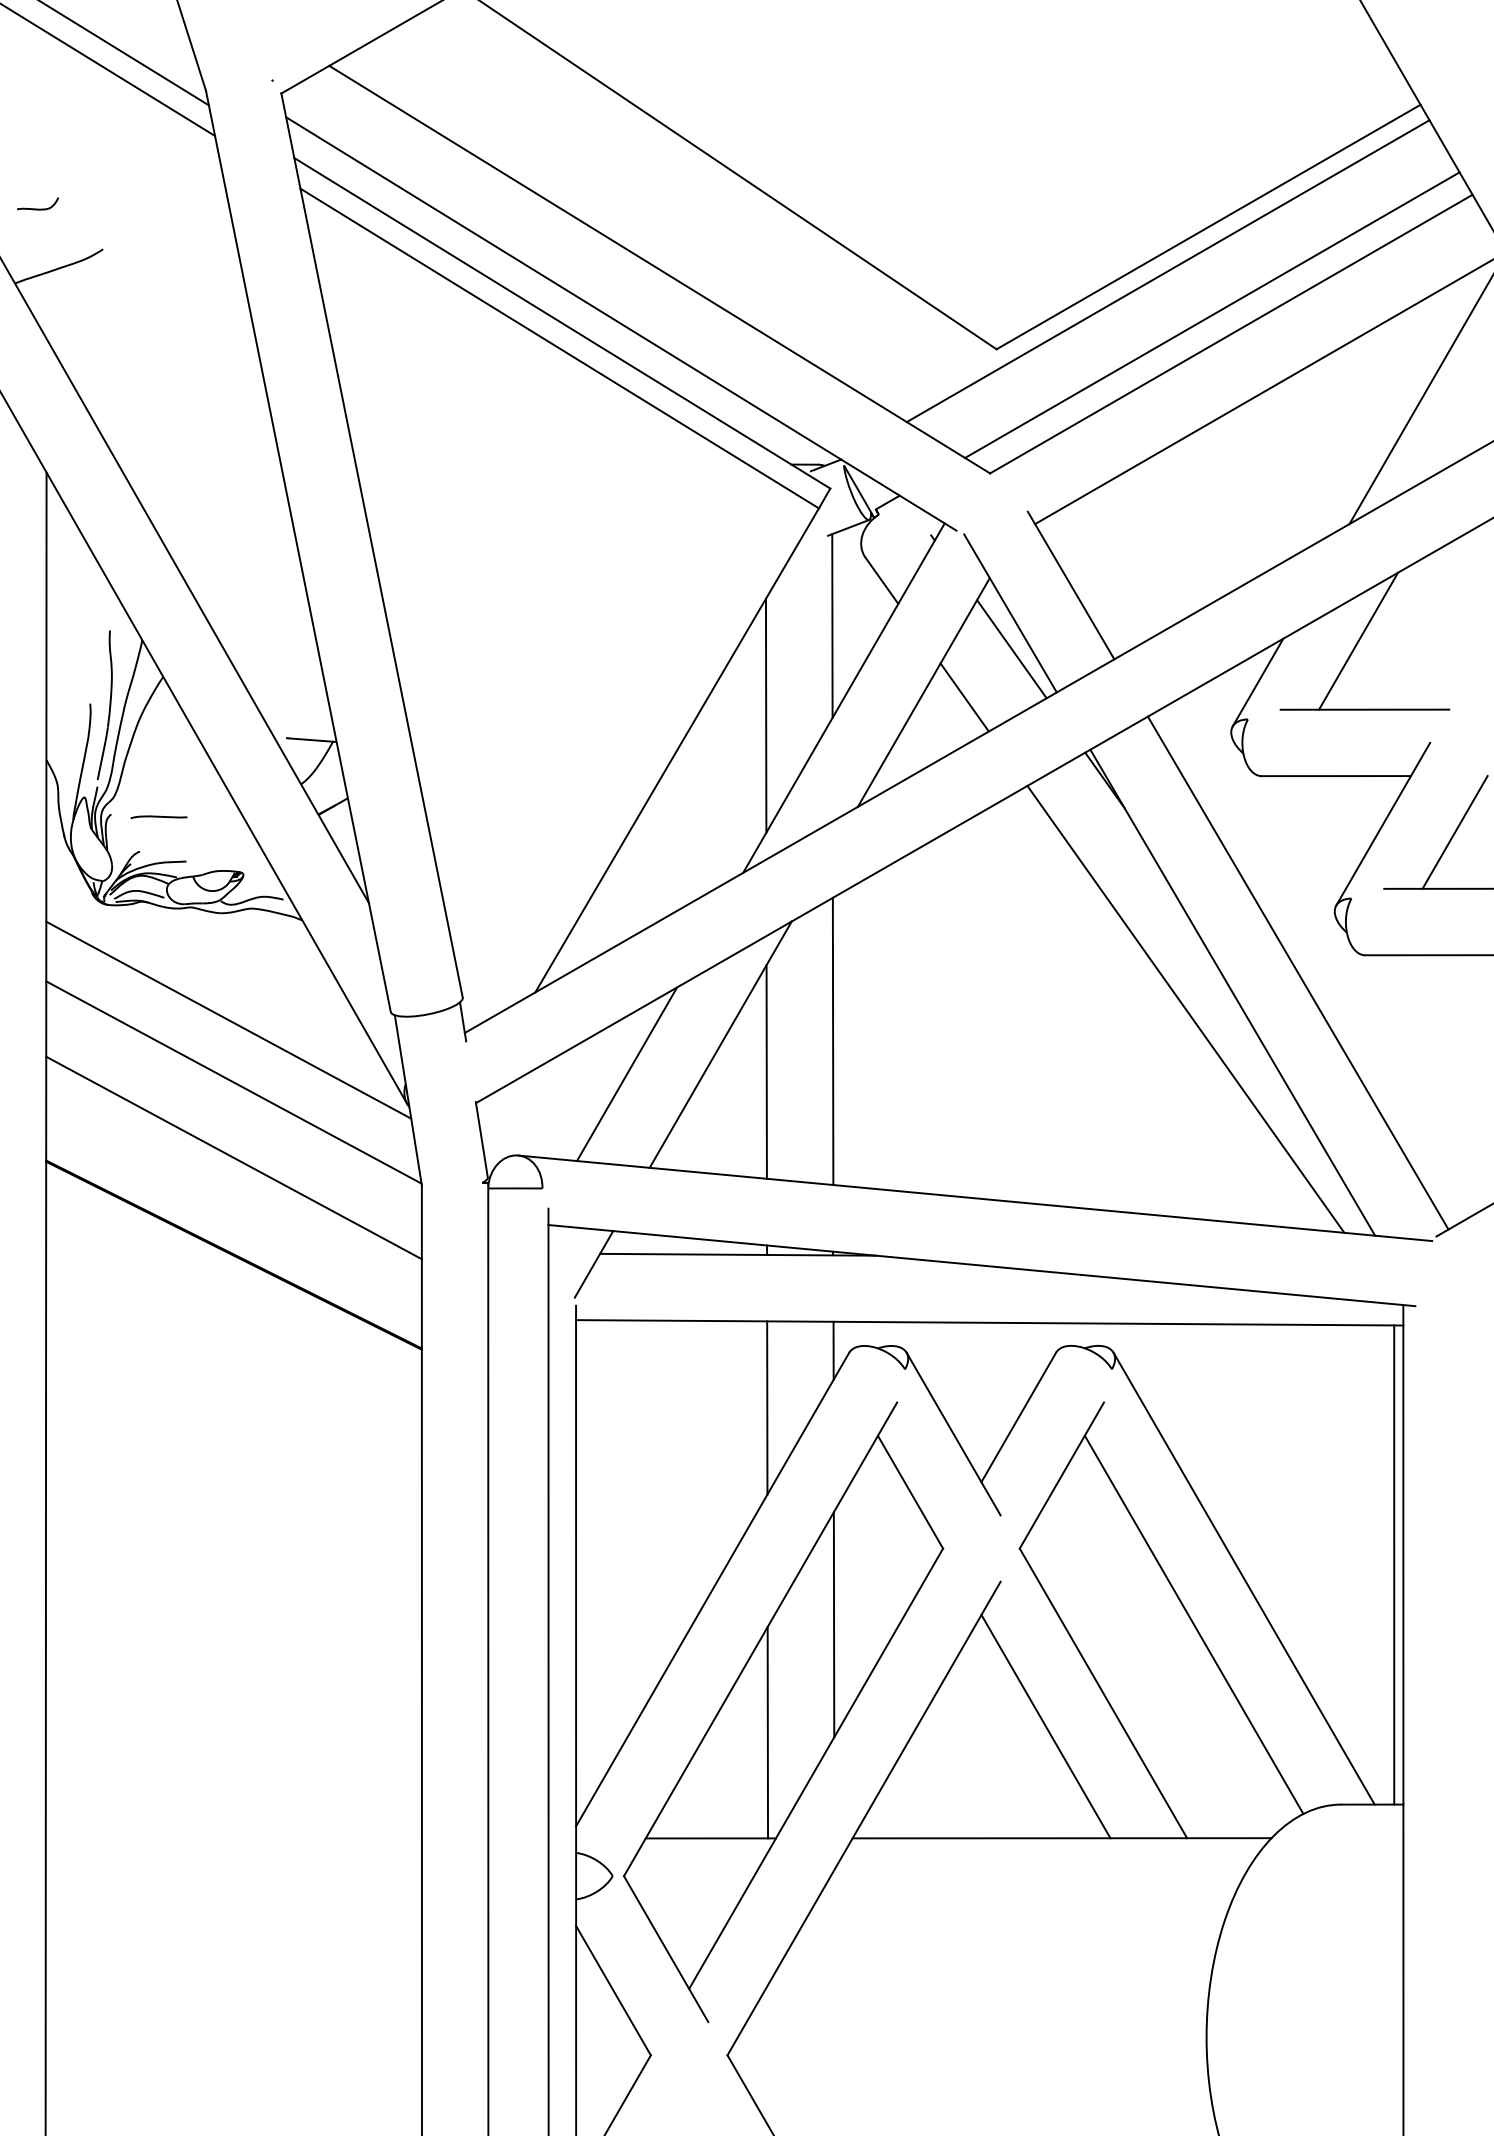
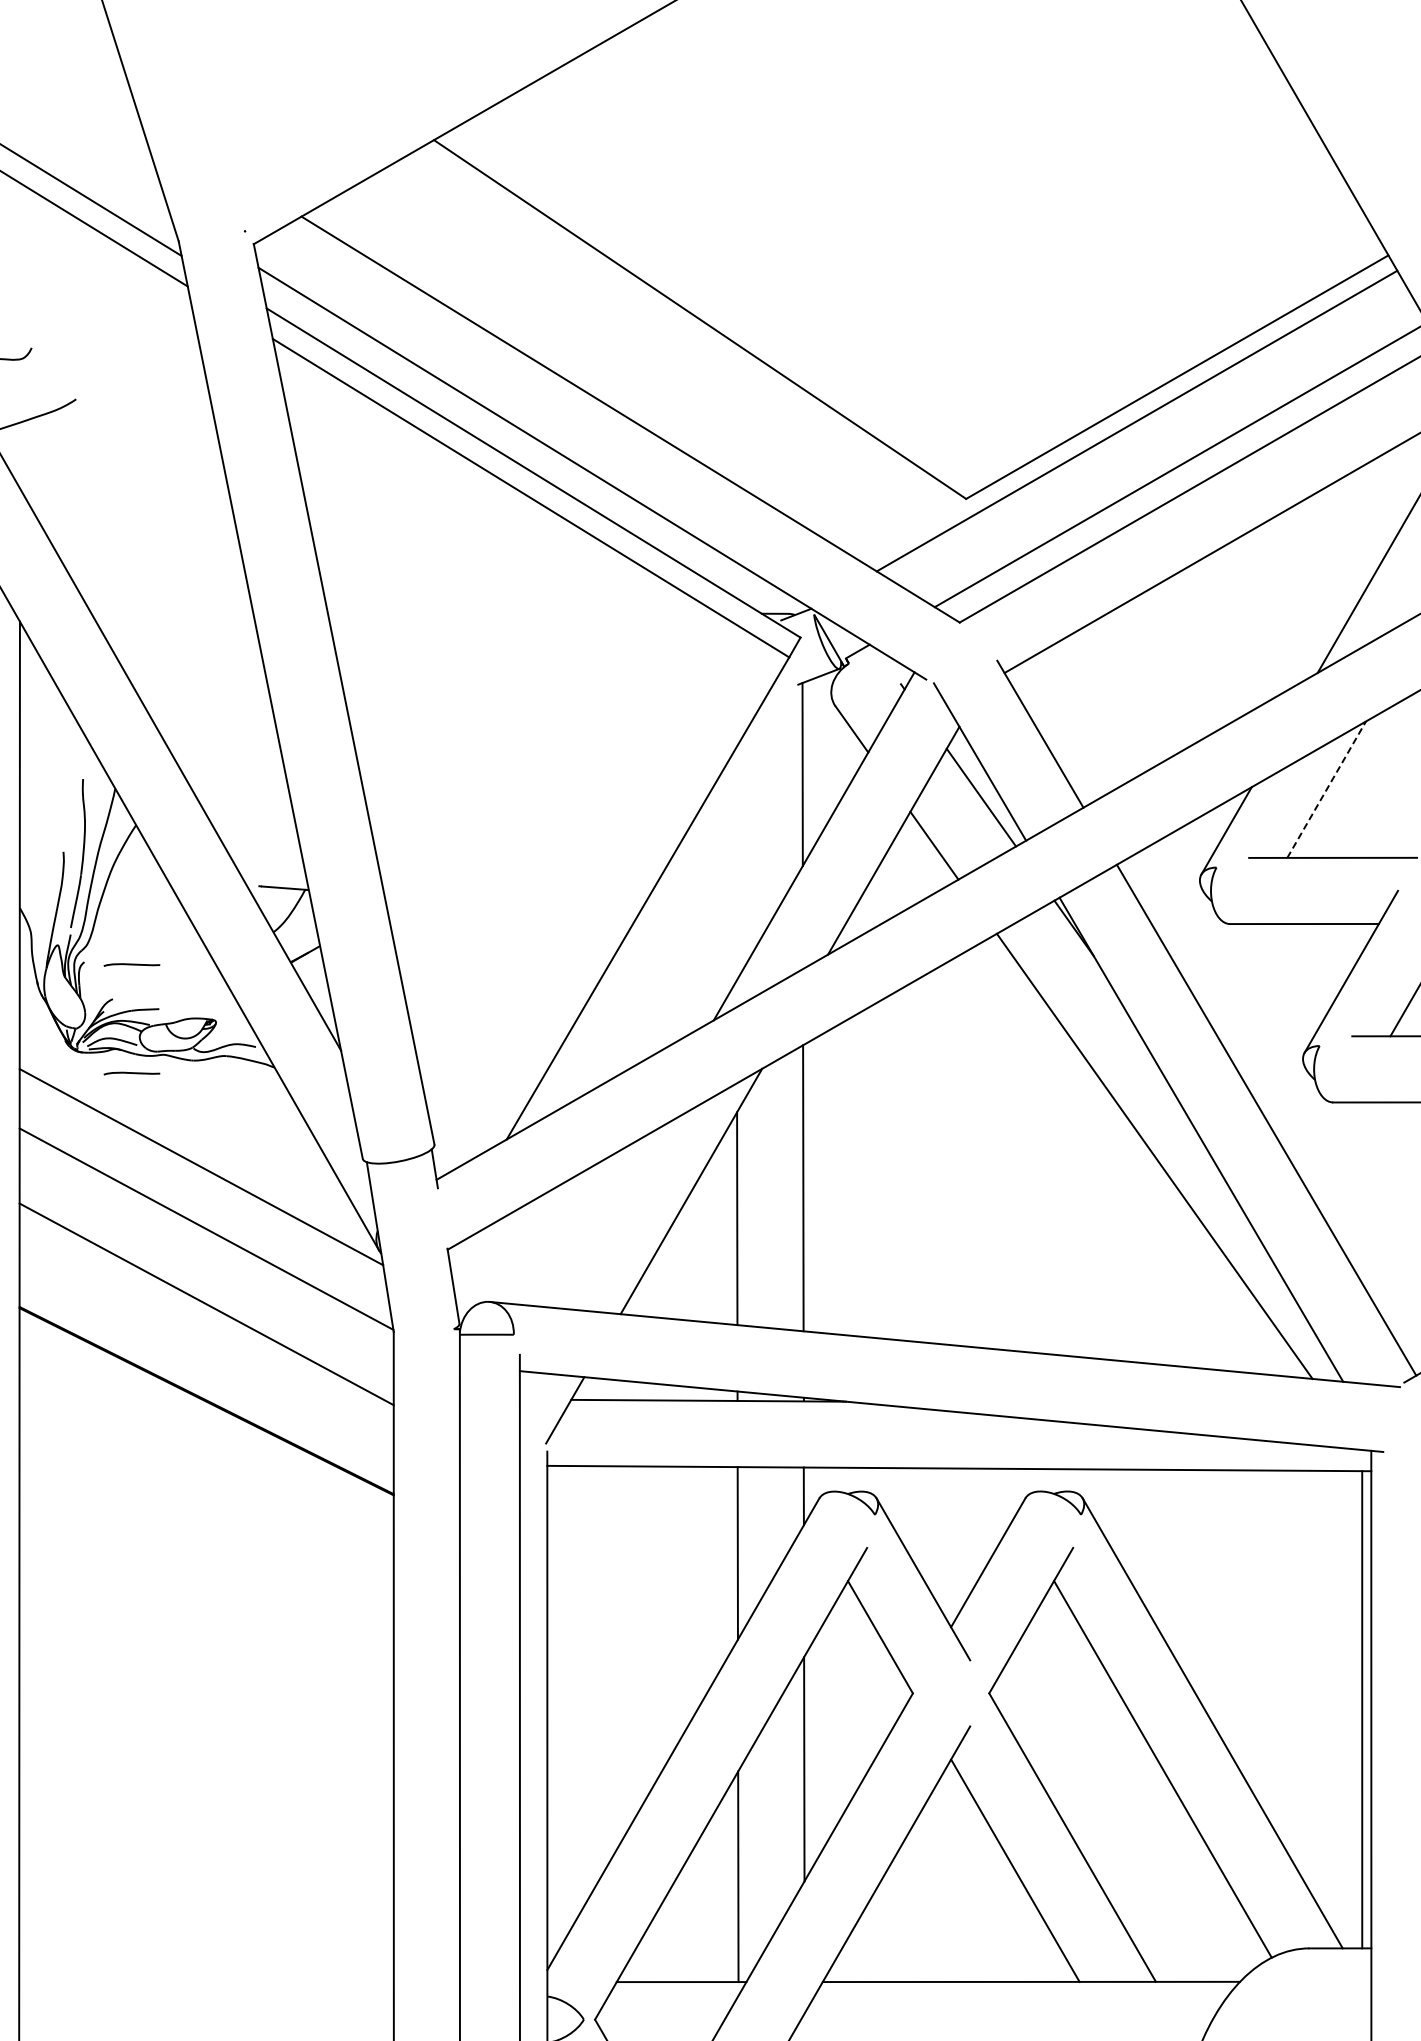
line: (1358, 640) -> (1326, 788), solid -> dashed
line: (765, 715) -> (736, 863), removed
curve: (158, 926) -> (131, 1073), added
line: (627, 1074) -> (598, 1221), removed

